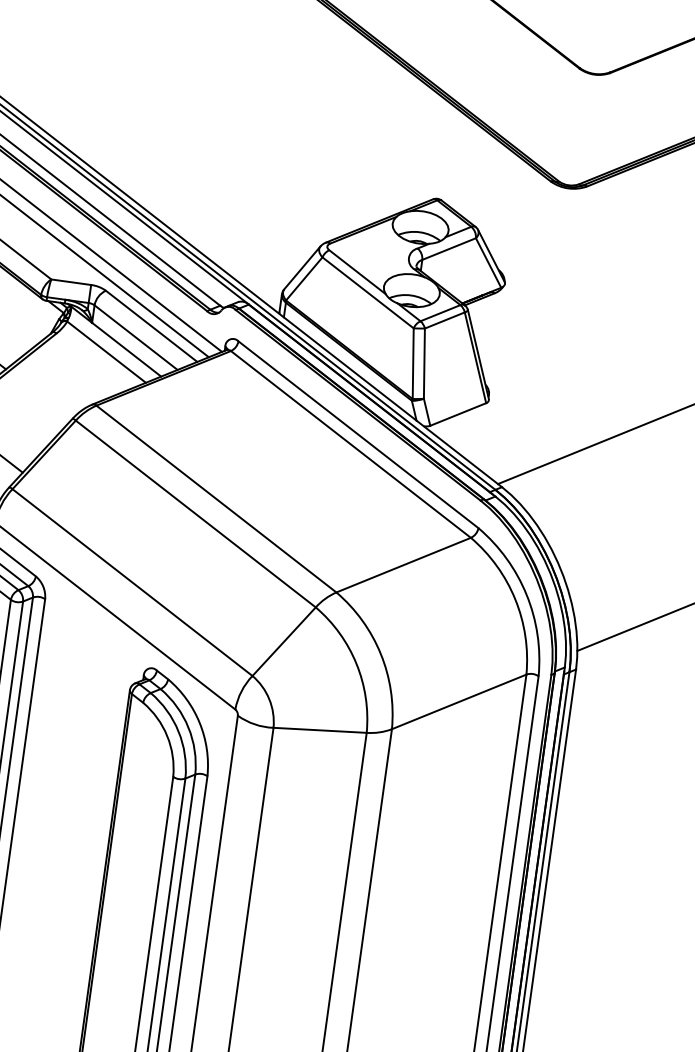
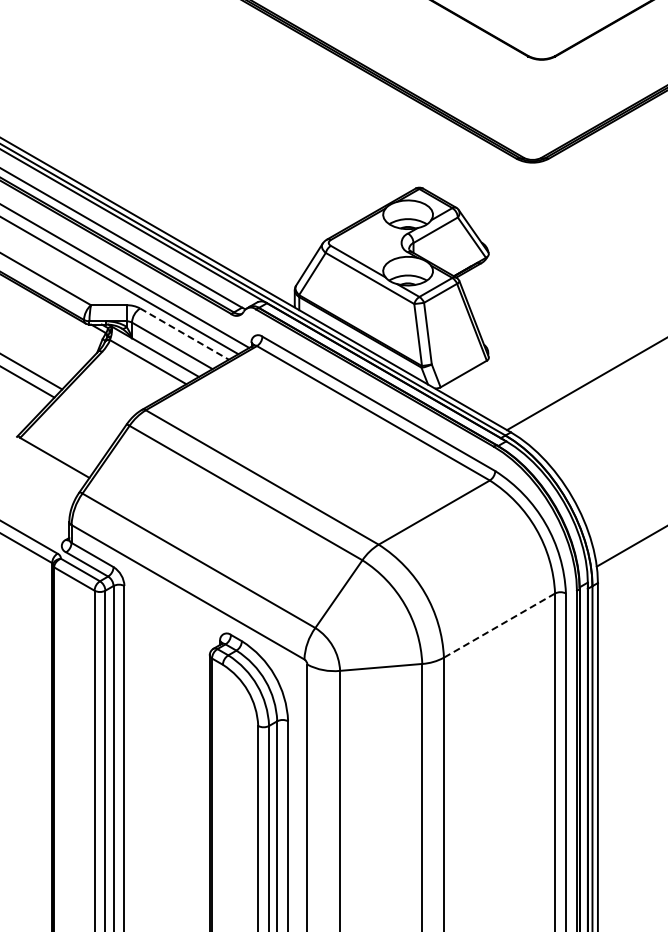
line: (151, 326) -> (184, 334), solid -> dashed
line: (459, 701) -> (499, 625), solid -> dashed

